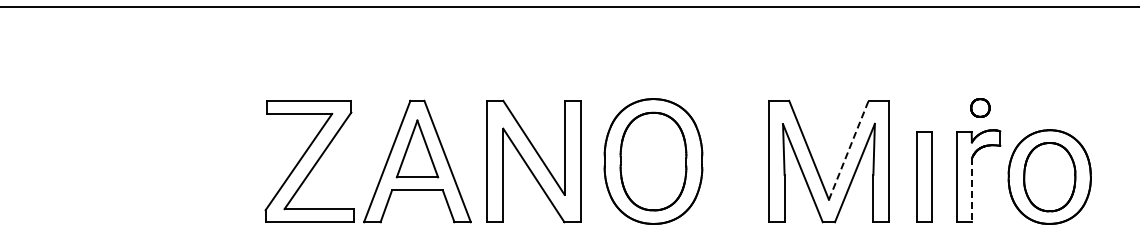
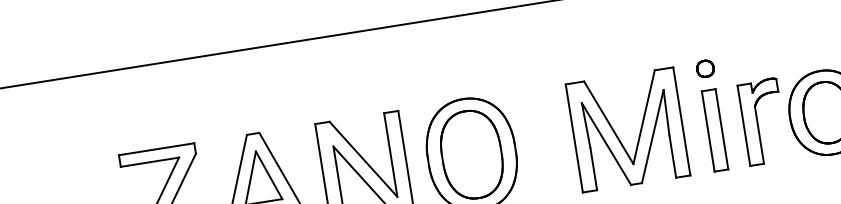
part: (980, 107) -> (705, 68), moved
line: (848, 149) -> (643, 116), dashed -> solid
line: (972, 190) -> (759, 135), dashed -> solid

